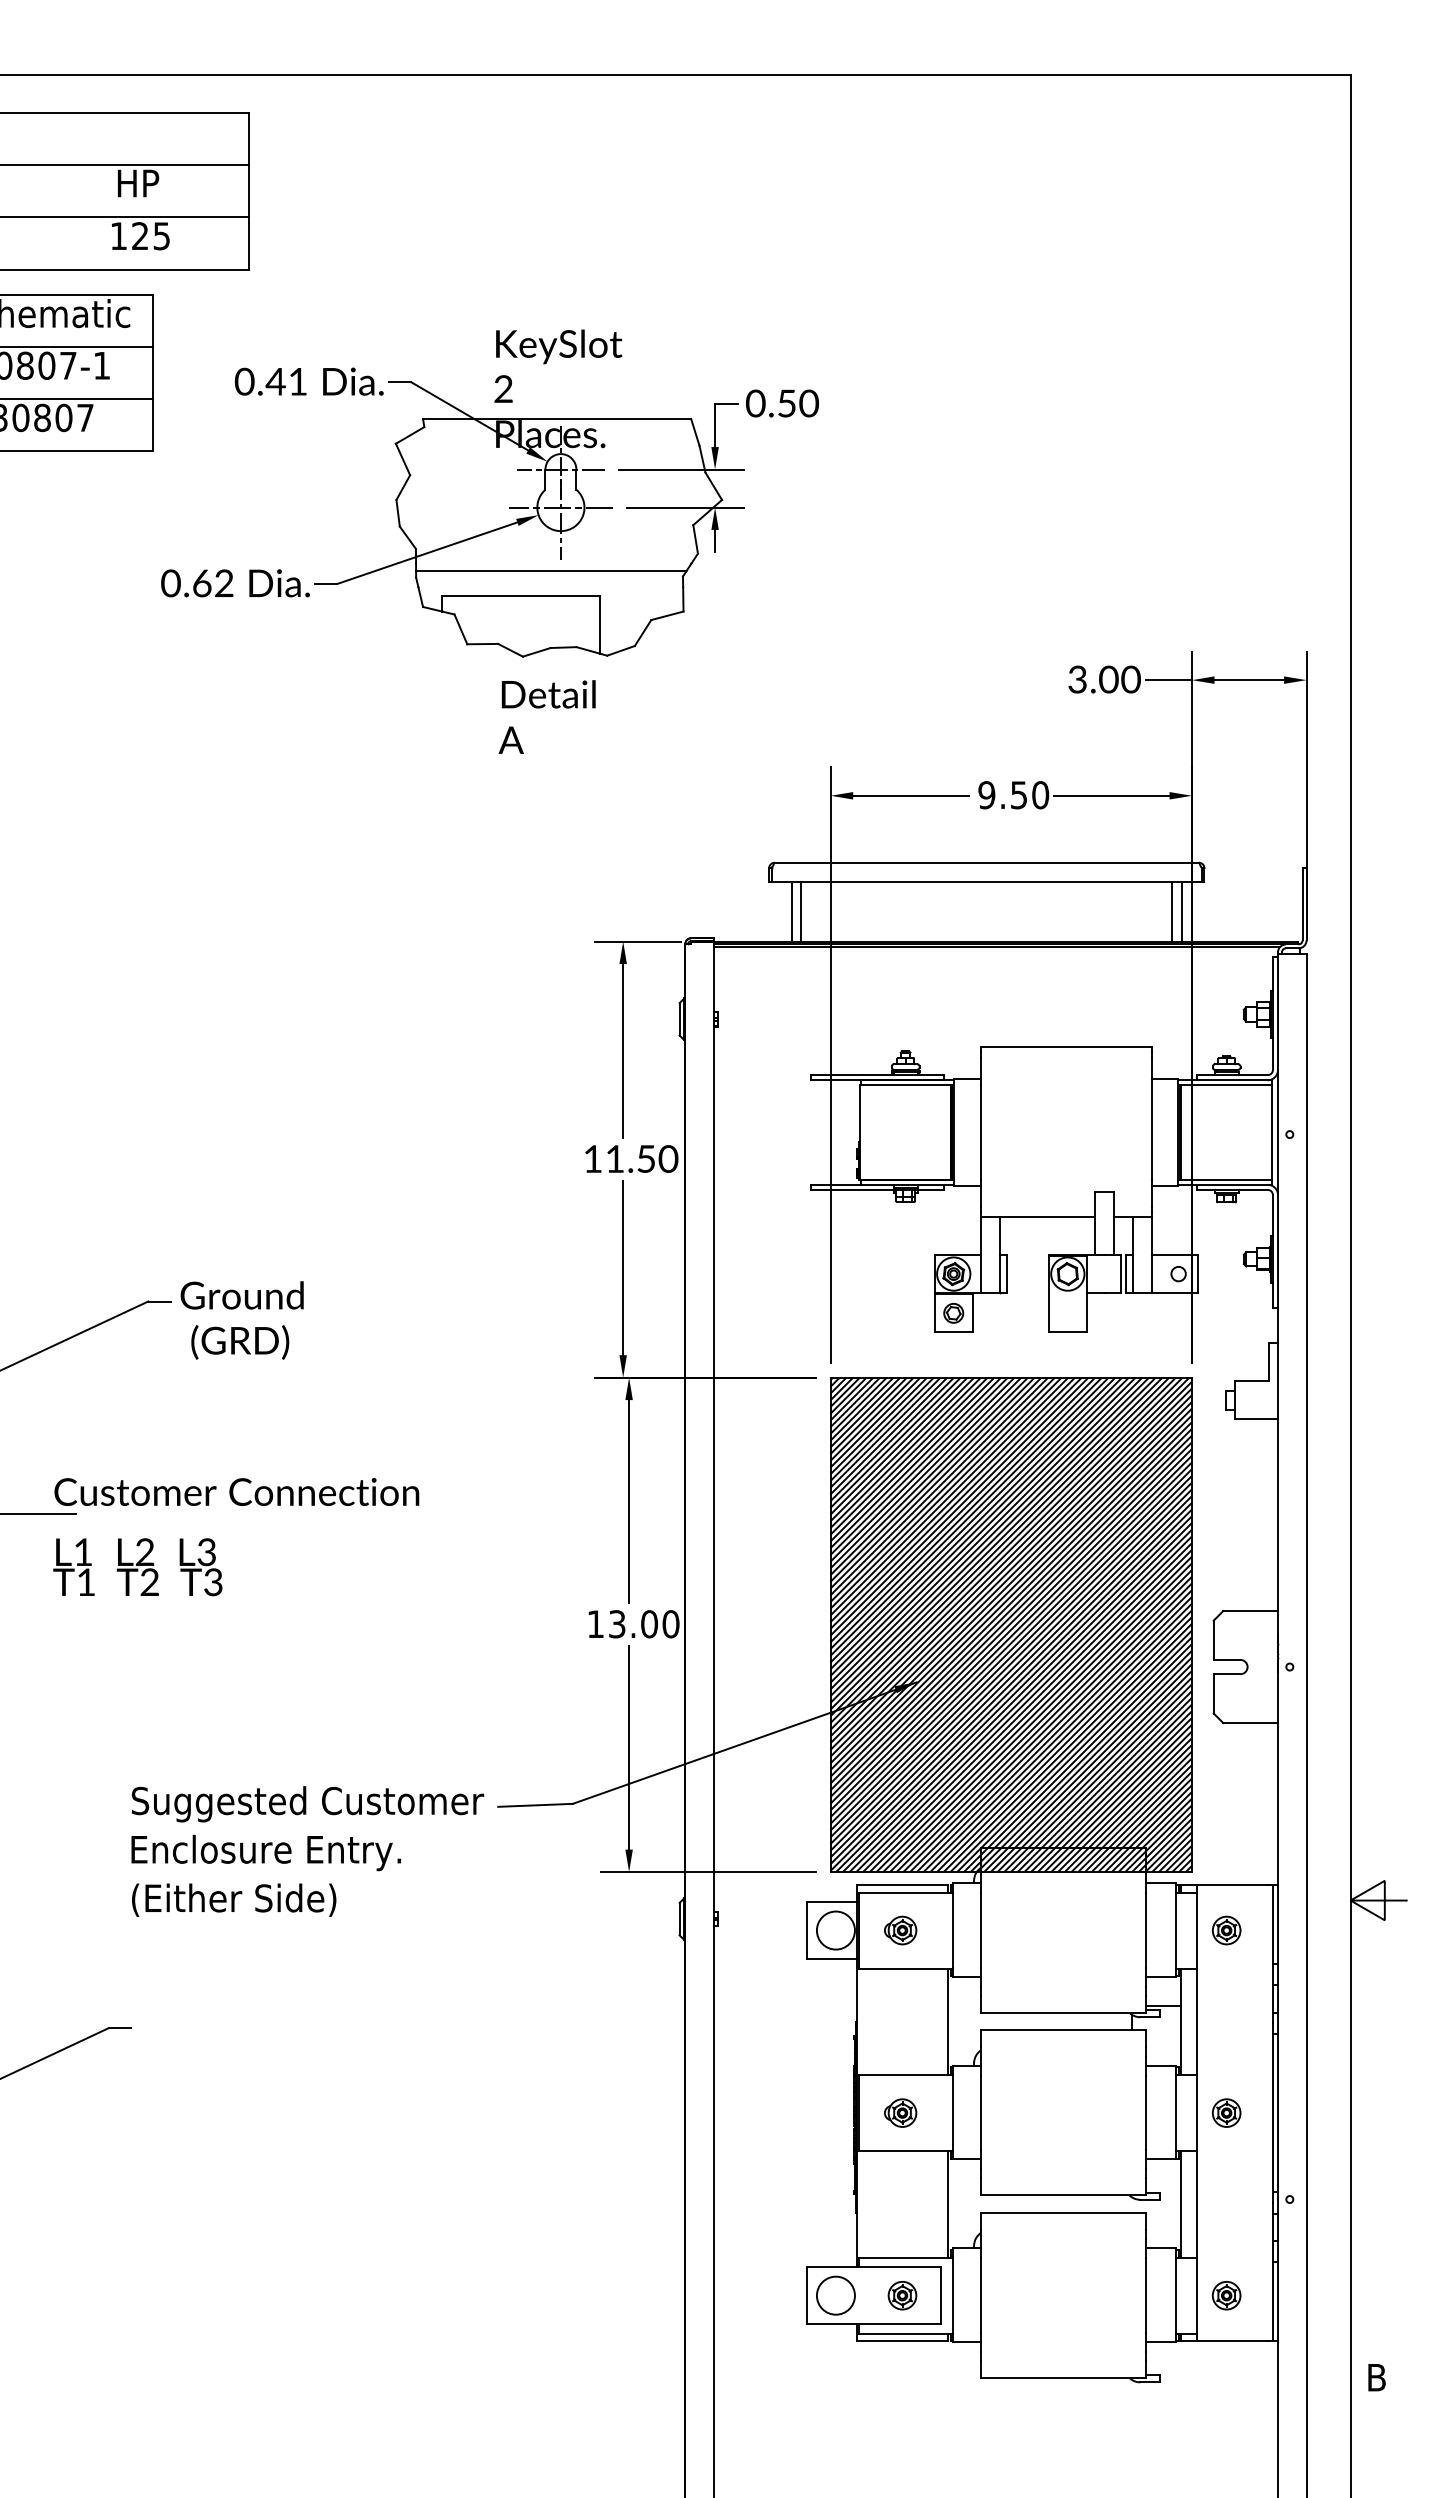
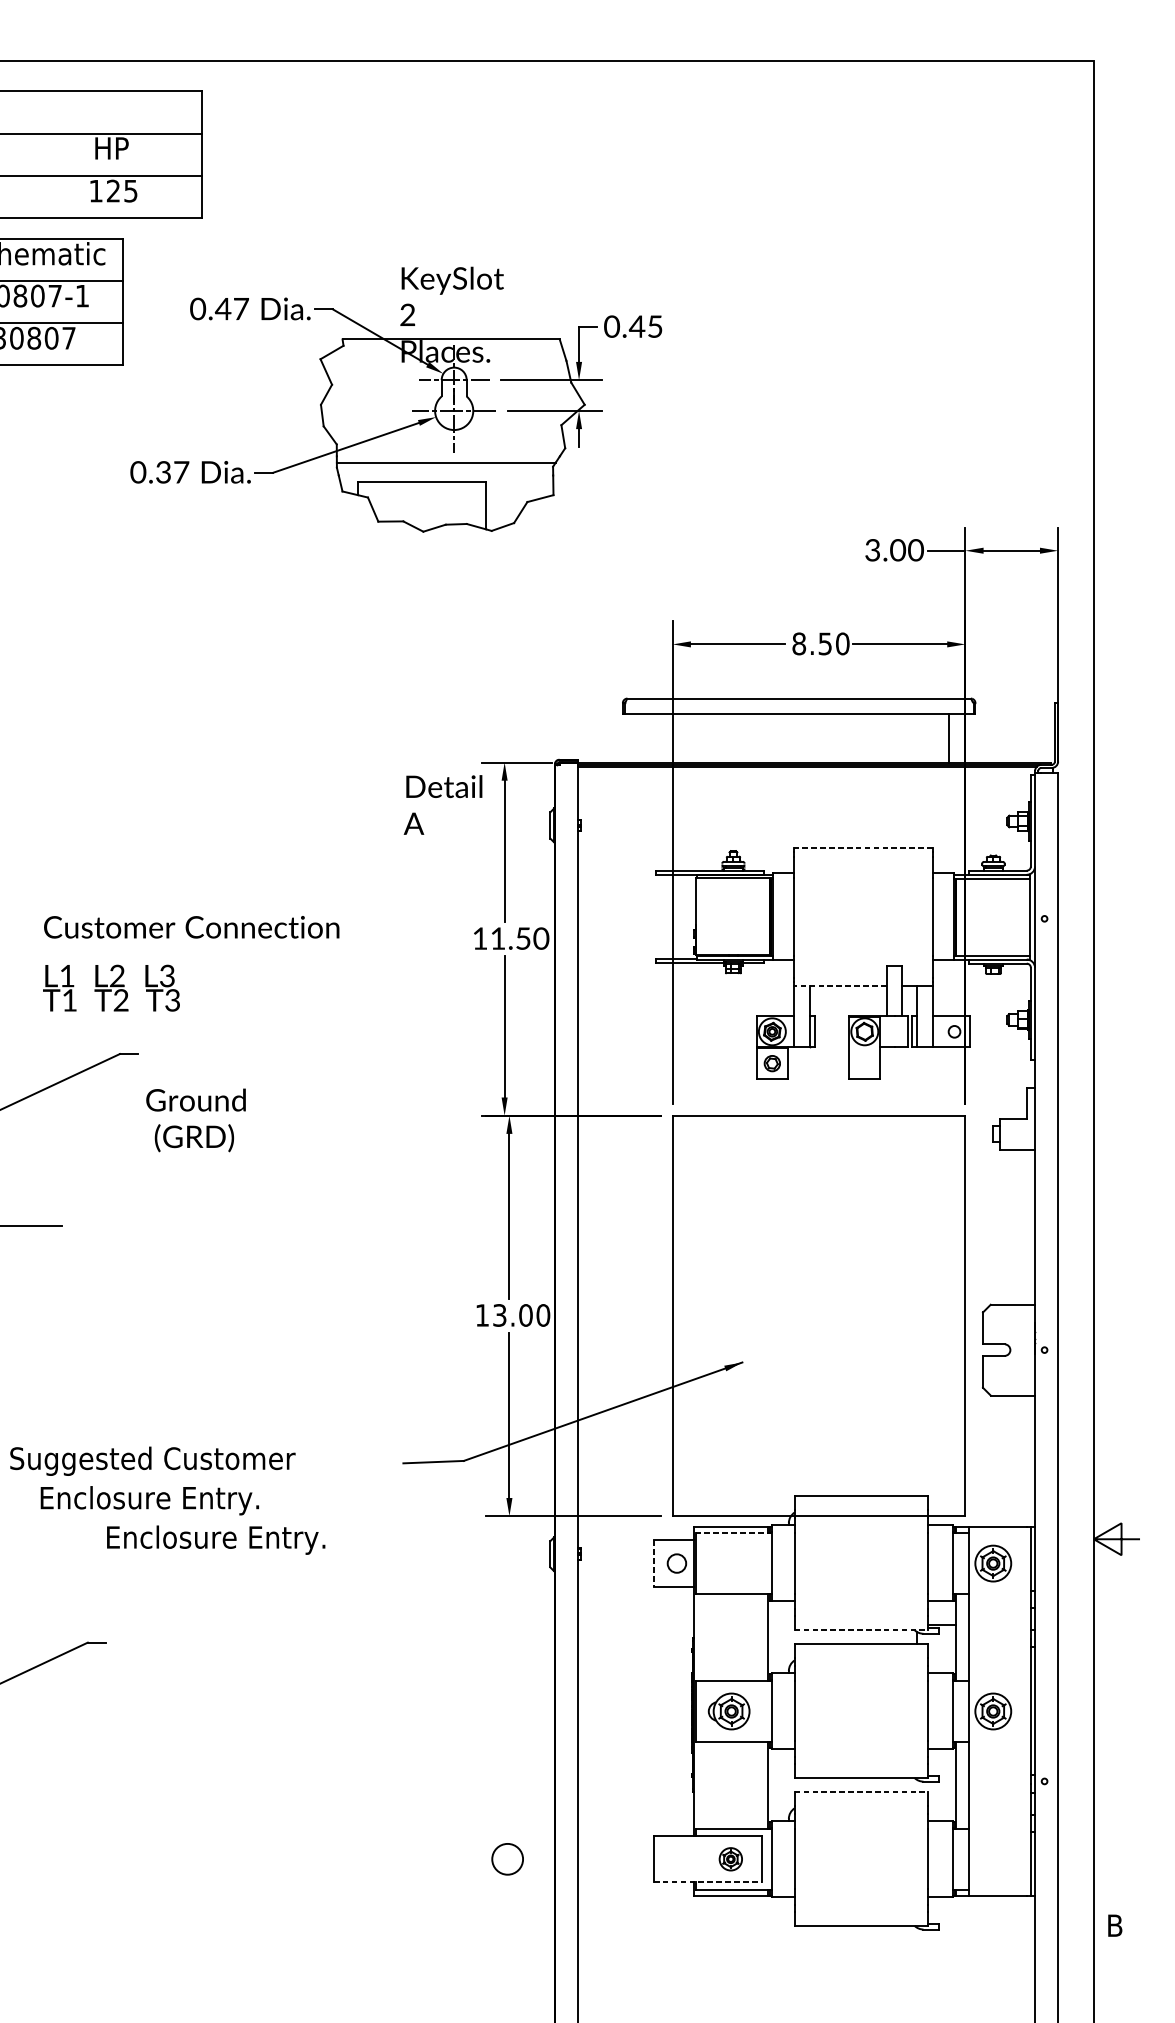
text: (298, 381) -> (241, 308), 0.41 -> 0.47
text: (797, 403) -> (645, 326), 0.50 -> 0.45
text: (213, 583) -> (172, 472), 0.62 -> 0.37
text: (546, 716) -> (442, 804), moved
text: (986, 795) -> (798, 644), 9.50 -> 8.50
line: (791, 911) -> (640, 738), removed
line: (801, 911) -> (649, 738), removed
line: (1181, 911) -> (956, 738), removed
line: (1066, 1047) -> (863, 848), solid -> dashed
line: (1037, 1217) -> (840, 985), solid -> dashed
text: (241, 1320) -> (195, 1120), moved
text: (236, 1537) -> (191, 964), moved
hatch: (1011, 1624) -> (819, 1315), removed
text: (307, 1804) -> (152, 1461), moved
text: (265, 1852) -> (149, 1500), moved
line: (905, 1892) -> (733, 1532), solid -> dashed
text: (266, 1901) -> (215, 1540), (Either Side) -> Enclosure Entry.
line: (807, 1930) -> (653, 1563), solid -> dashed
circle: (835, 1930) -> (676, 1563), size x0.6
part: (900, 1930) -> (729, 1563), removed
part: (1226, 1930) -> (993, 1563), size x1.6
line: (1063, 2012) -> (861, 1629), solid -> dashed
part: (900, 2112) -> (729, 1710), size x1.6
part: (1226, 2112) -> (993, 1710), size x1.6
line: (1063, 2212) -> (861, 1791), solid -> dashed
circle: (835, 2295) -> (507, 1859), moved
part: (1226, 2295) -> (993, 1859), removed
line: (873, 2324) -> (707, 1882), solid -> dashed

